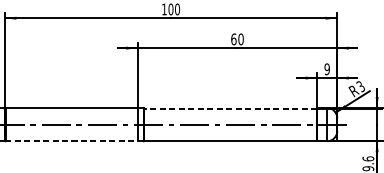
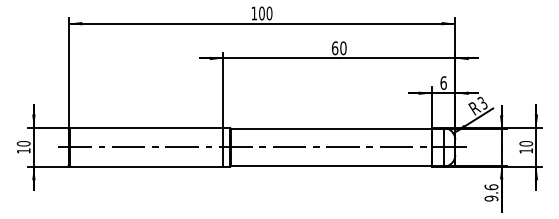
text: (327, 68) -> (443, 82), 9 -> 6
line: (230, 108) -> (331, 128), dashed -> solid
line: (74, 141) -> (149, 166), dashed -> solid

